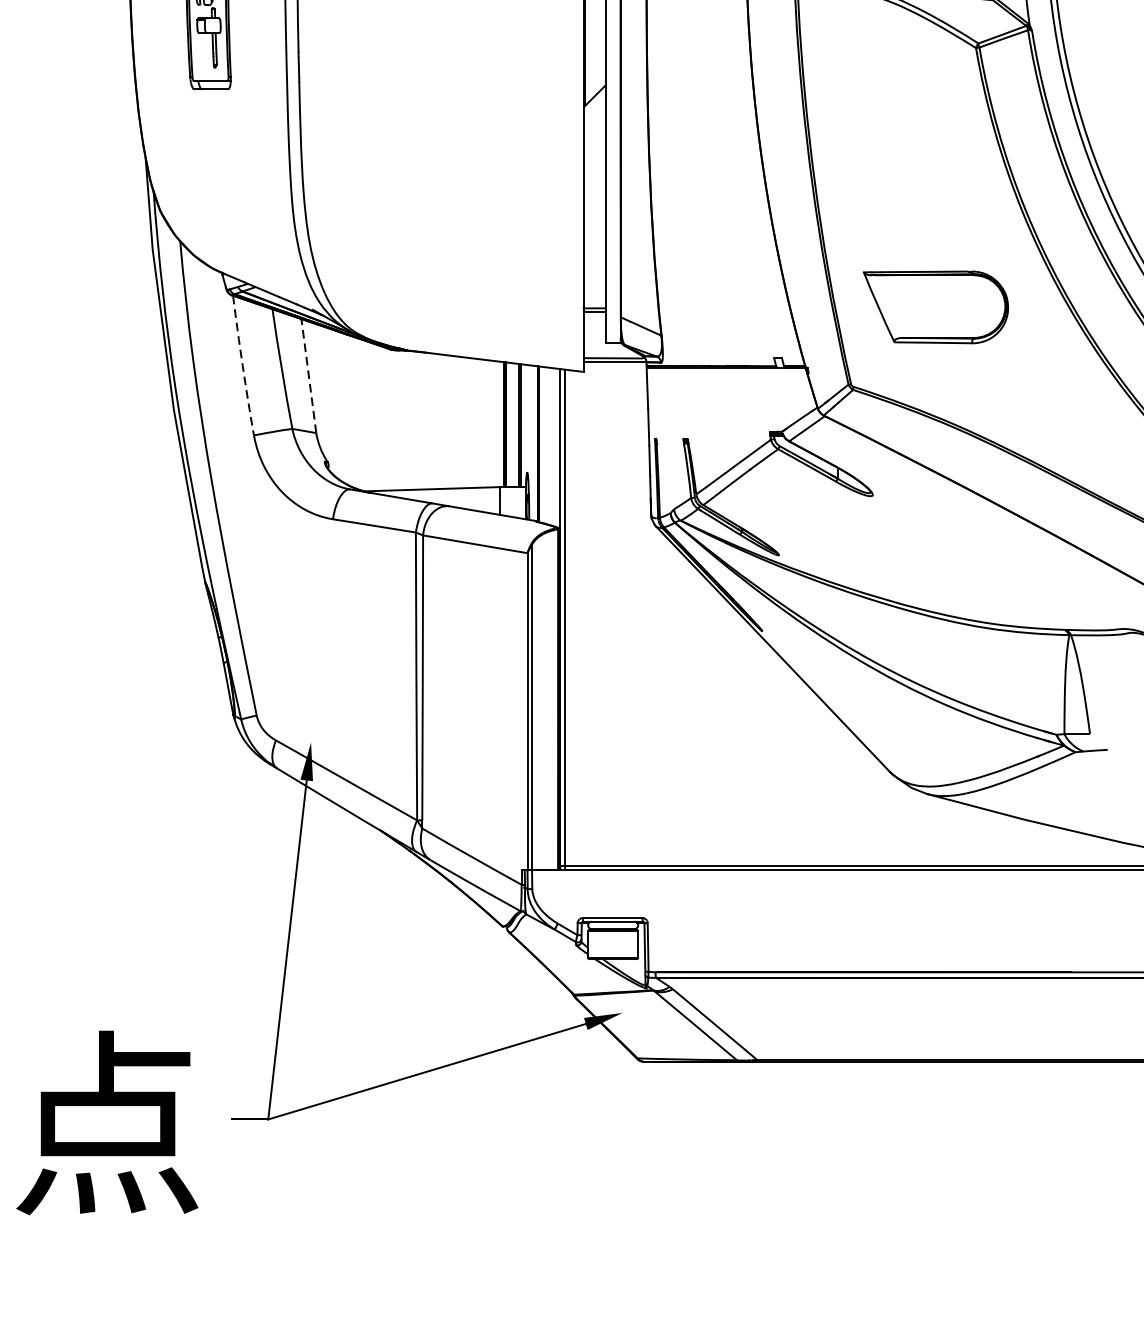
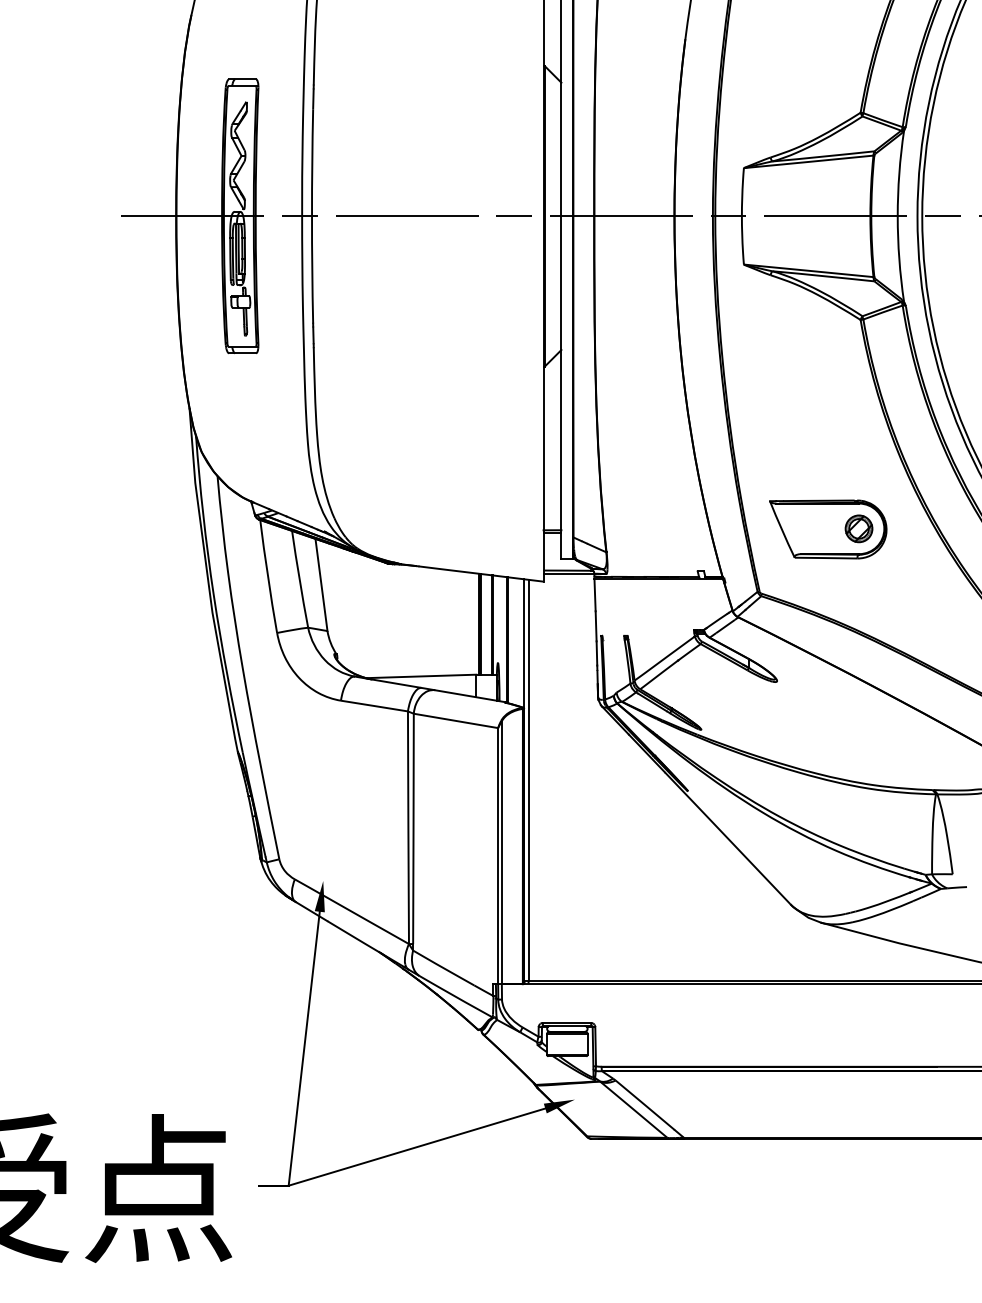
part: (973, 306) -> (858, 528), added
arc: (243, 365) -> (268, 576), dashed -> solid
line: (308, 375) -> (321, 584), dashed -> solid

